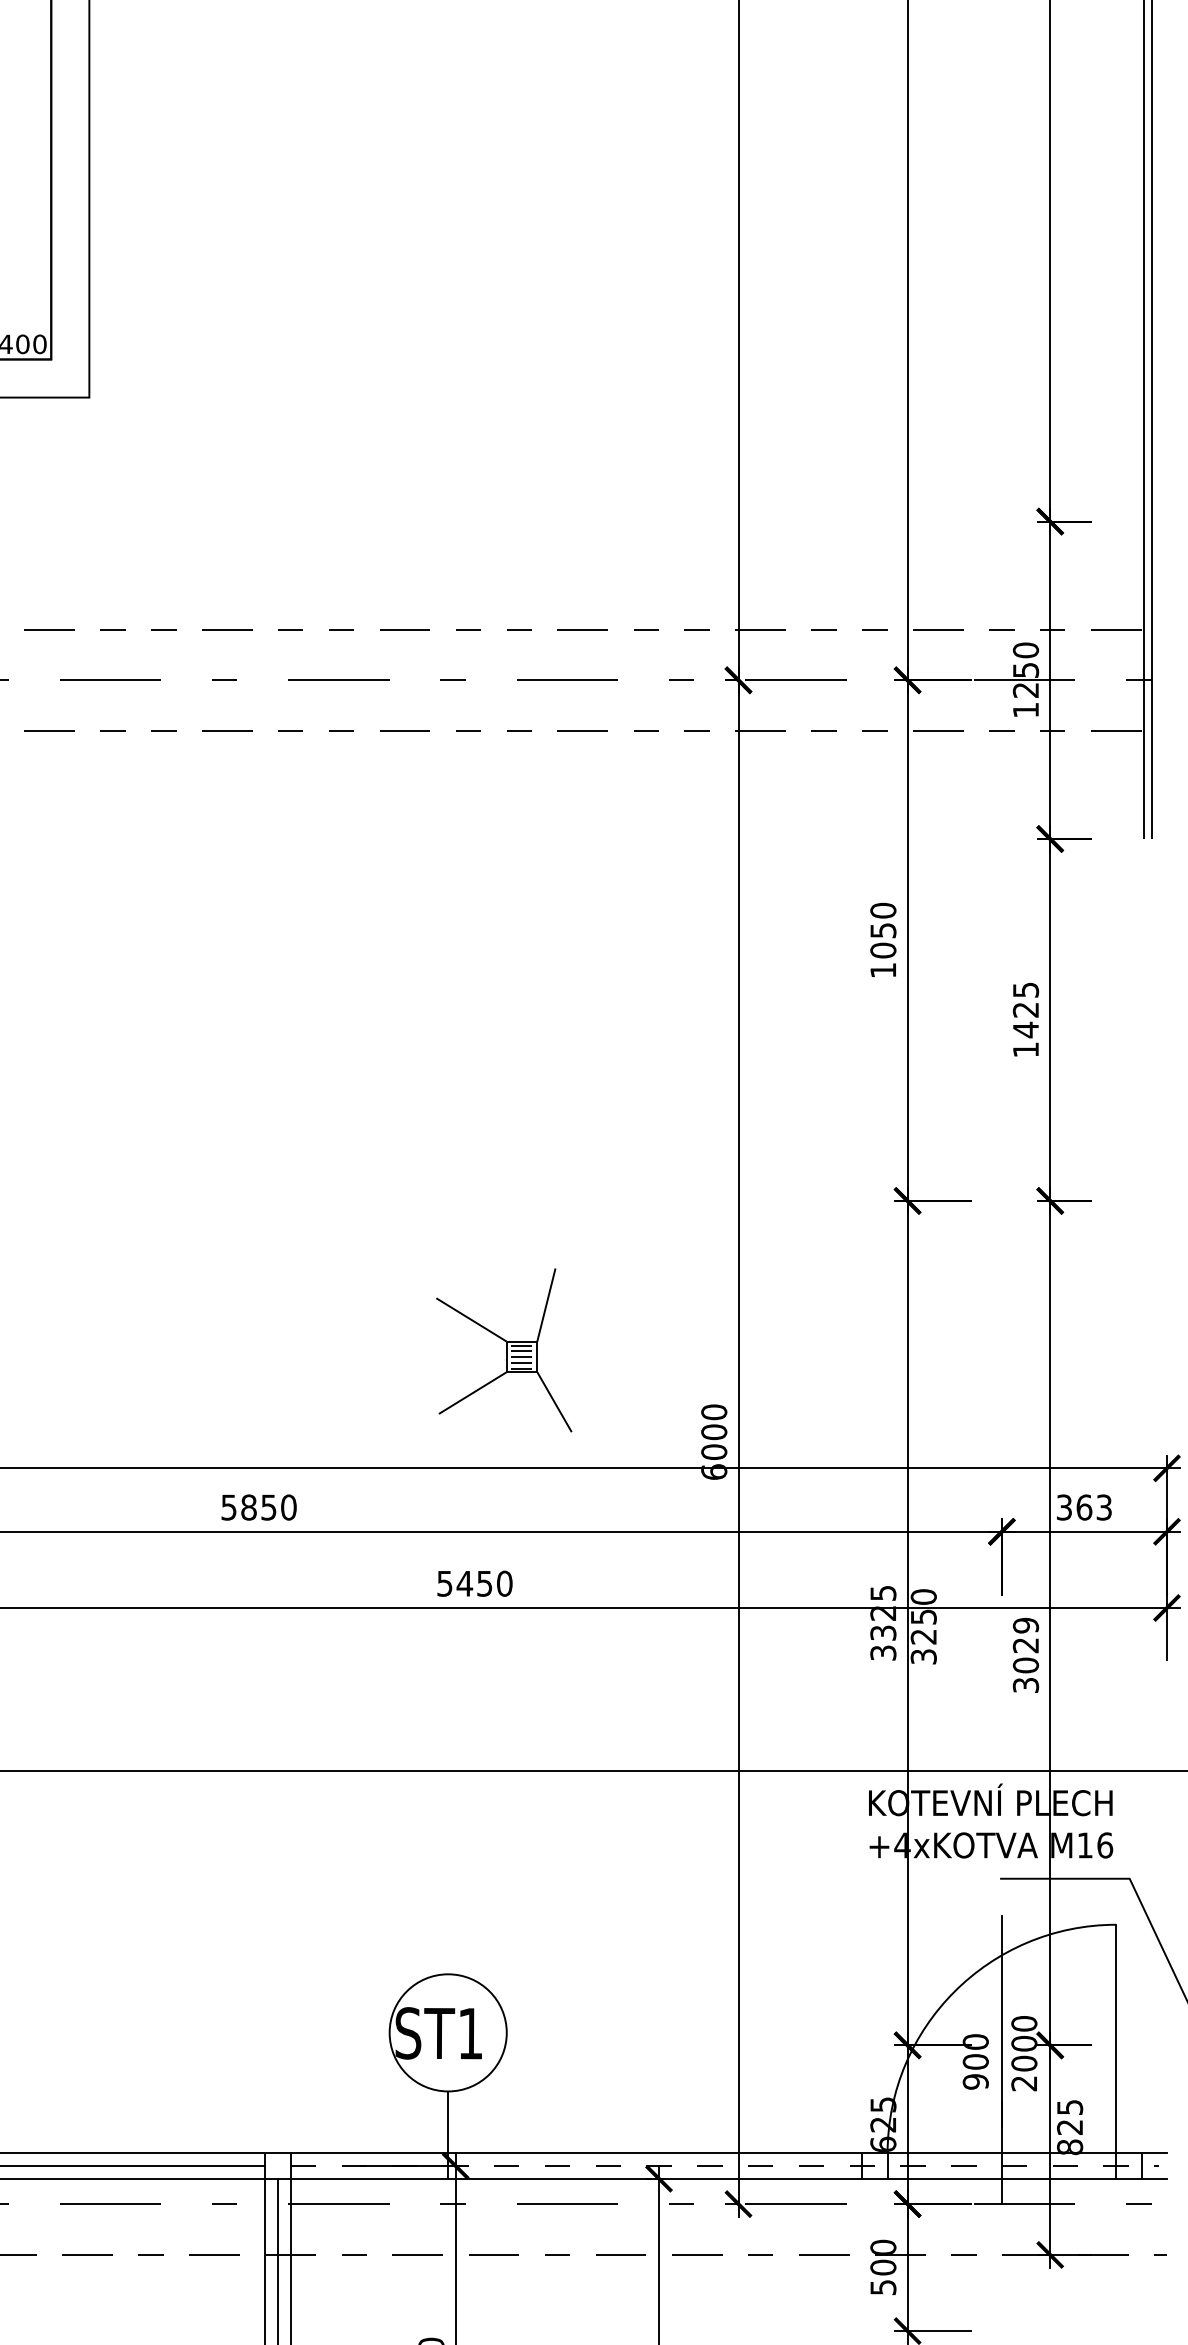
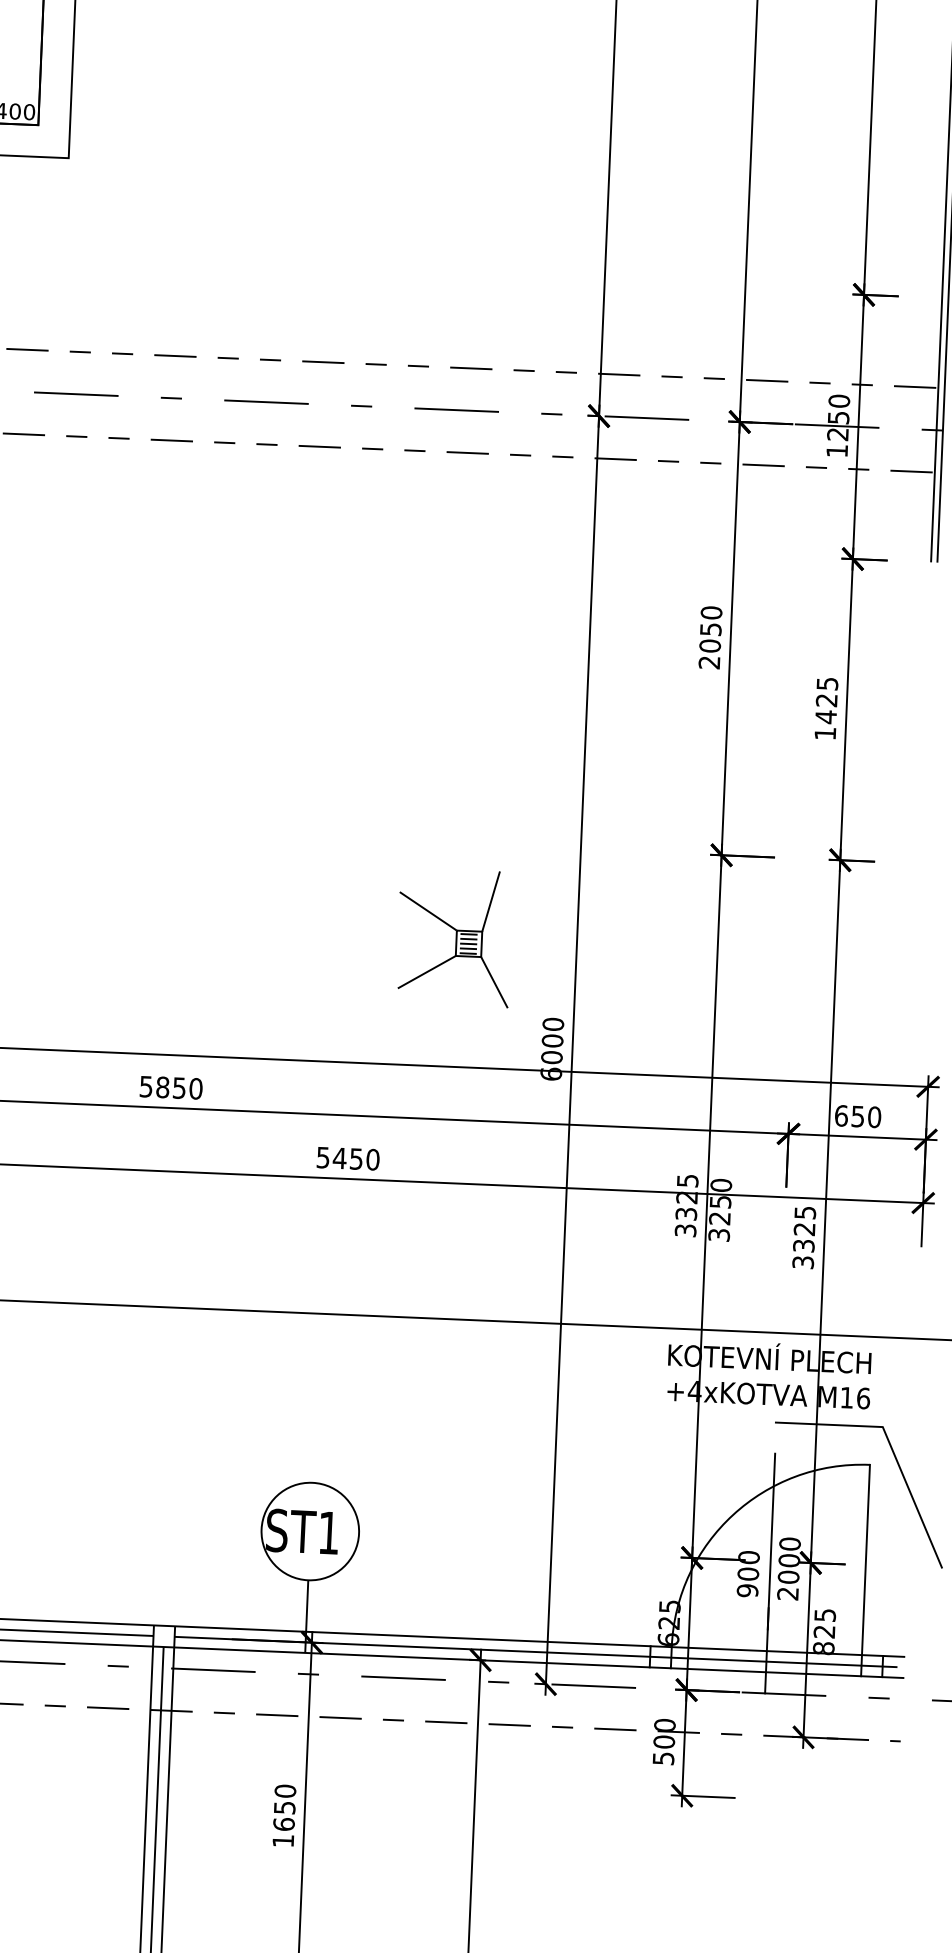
text: (882, 970) -> (708, 662), 1050 -> 2050
part: (504, 1350) -> (454, 937), moved
text: (1084, 1507) -> (858, 1116), 363 -> 650
text: (1025, 1645) -> (804, 1229), 3029 -> 3325
line: (725, 2166) -> (536, 1652), dashed -> solid

